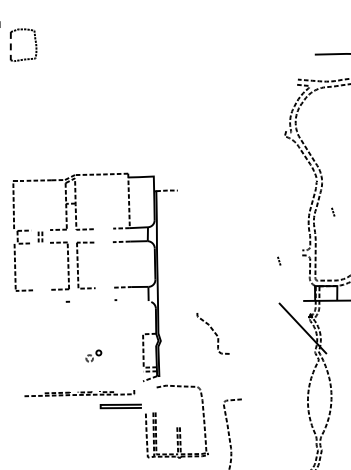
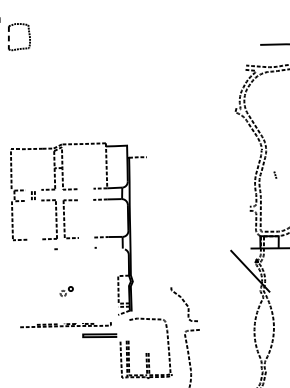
line: (279, 260) -> (230, 215), removed
curve: (214, 333) -> (185, 304), moved
part: (93, 355) -> (66, 291), moved

